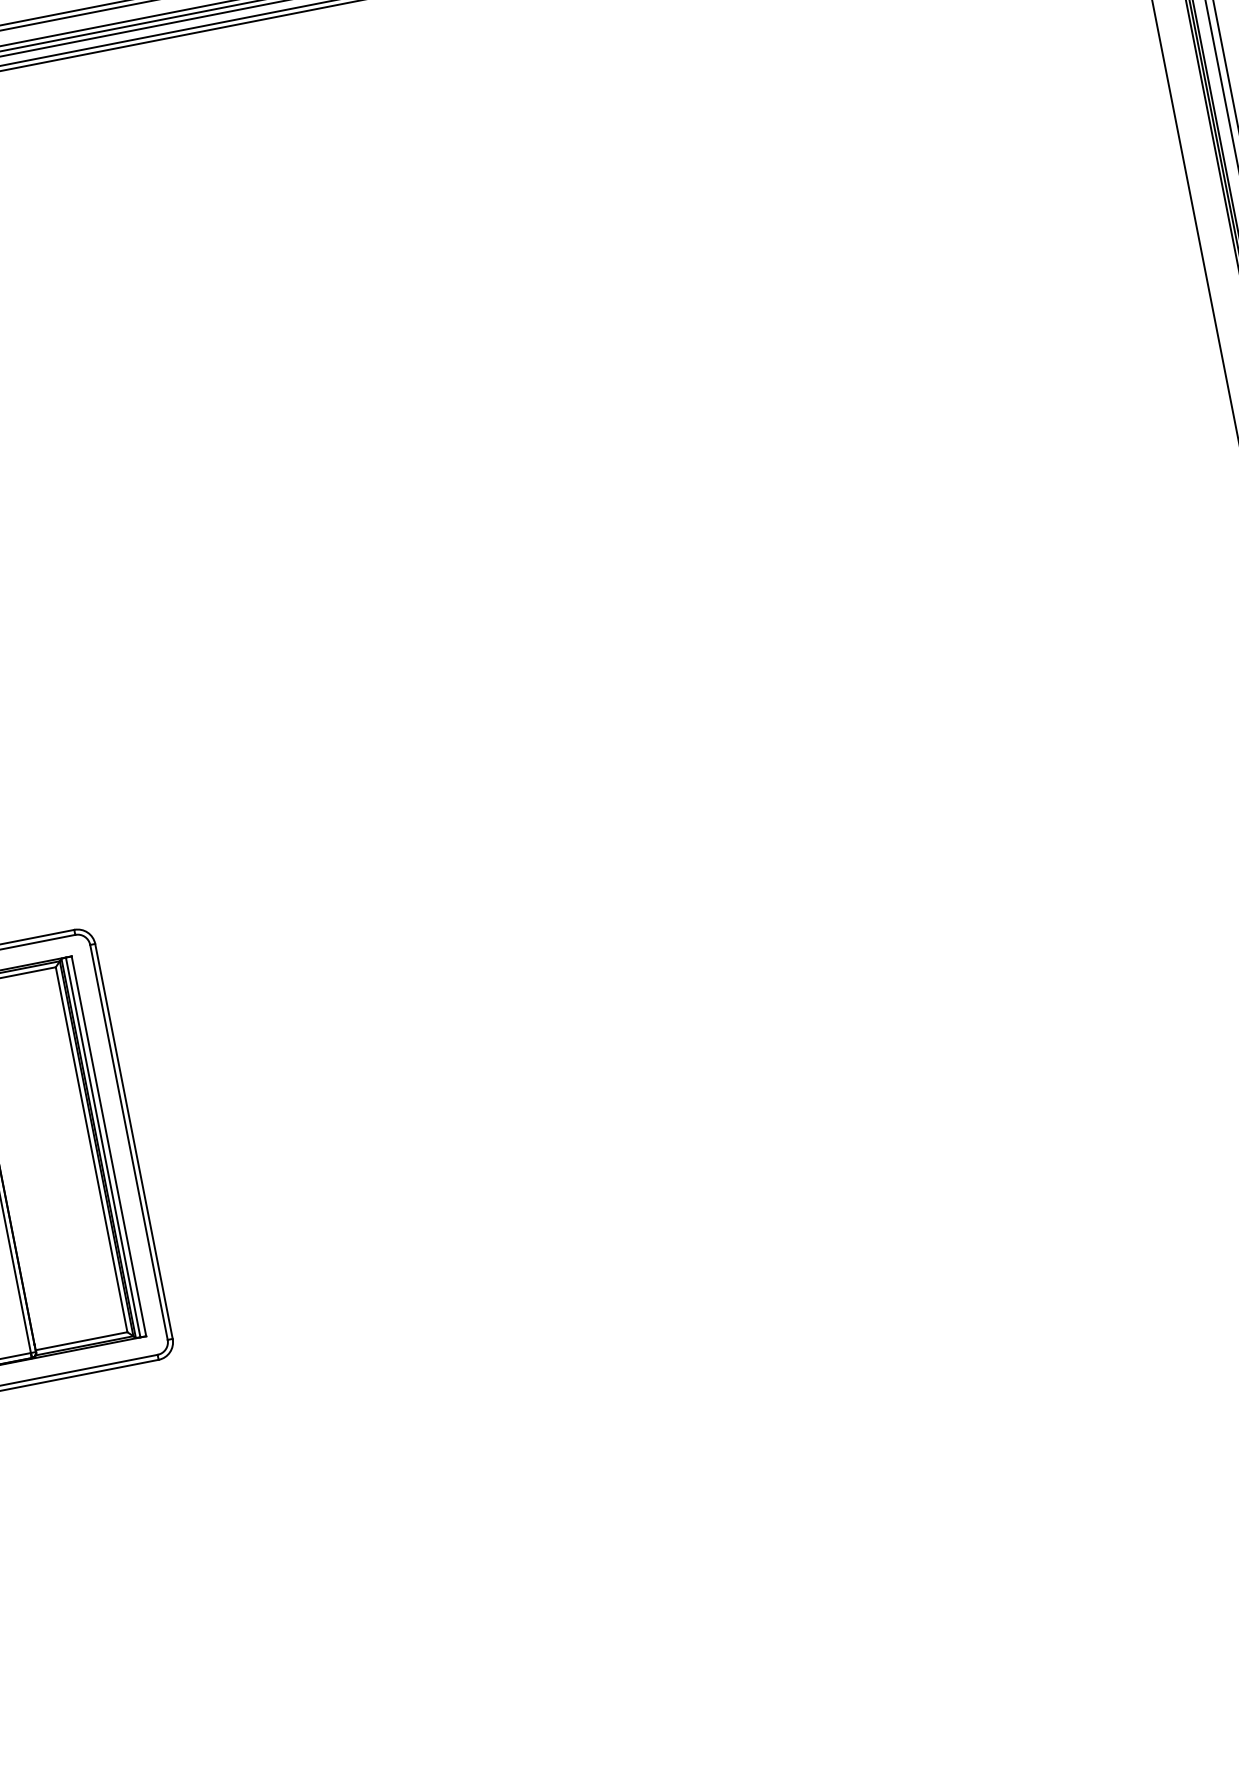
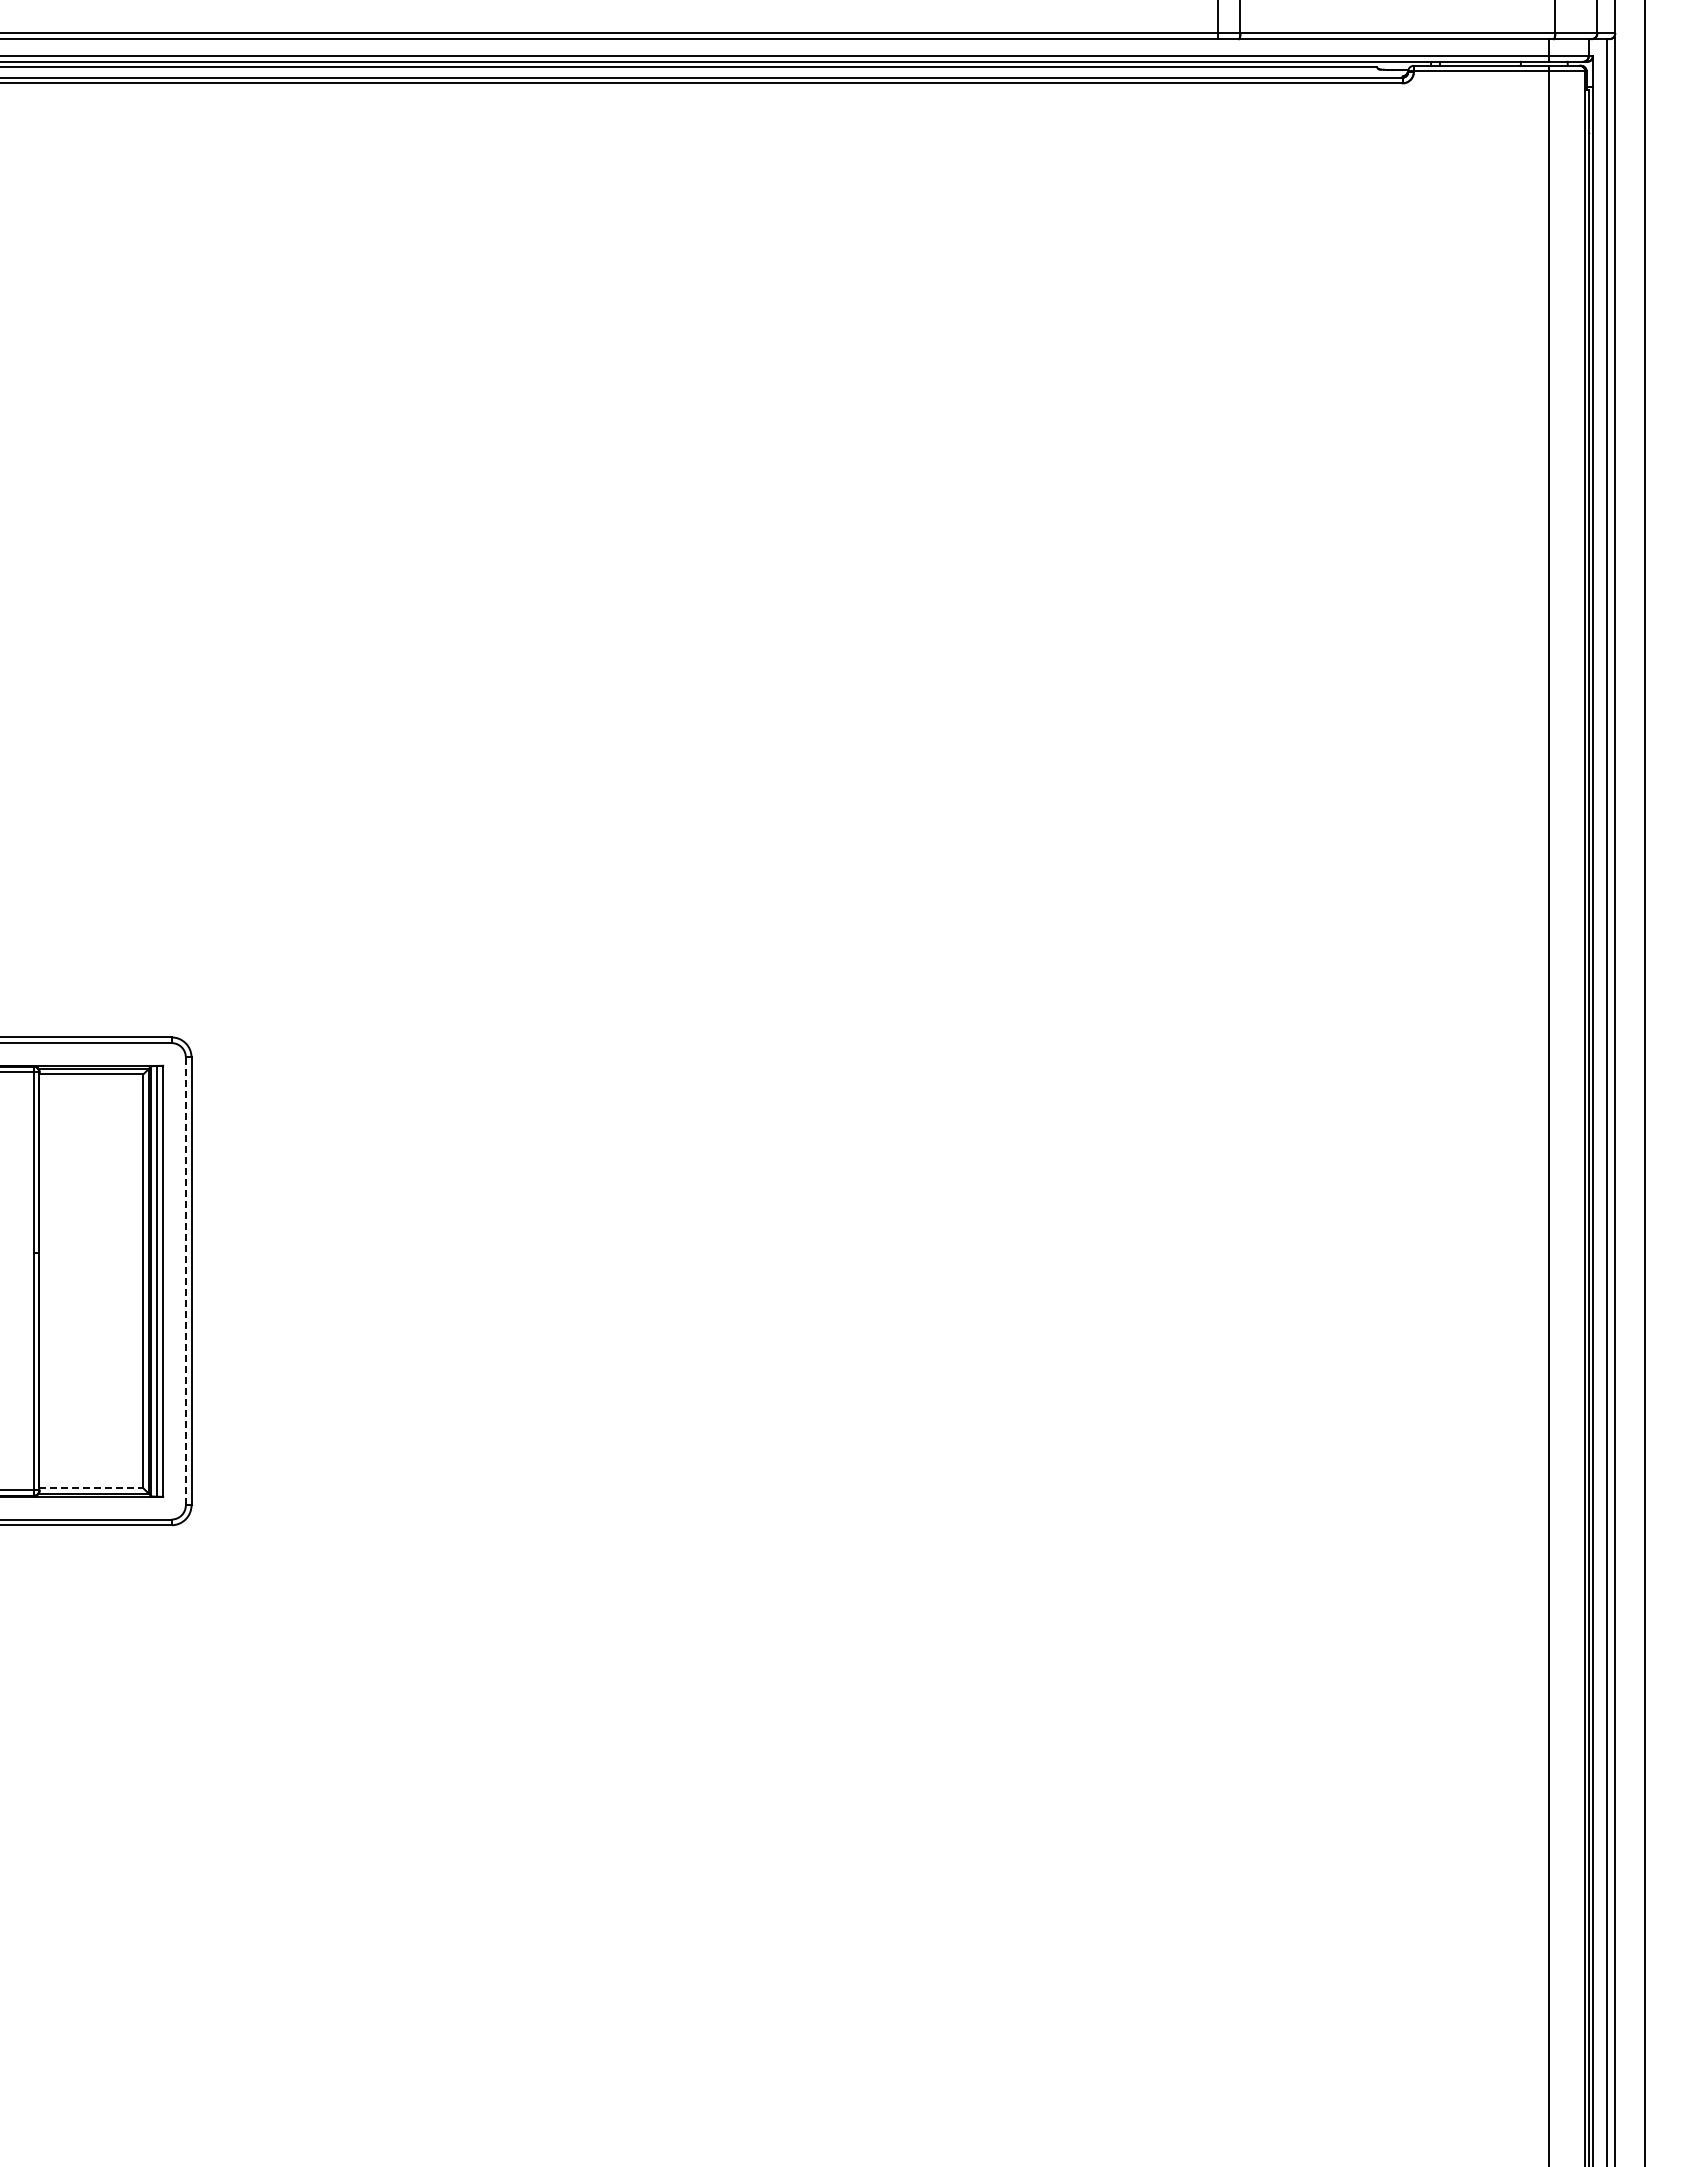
line: (128, 1141) -> (185, 1280), solid -> dashed
line: (81, 1341) -> (91, 1488), solid -> dashed

